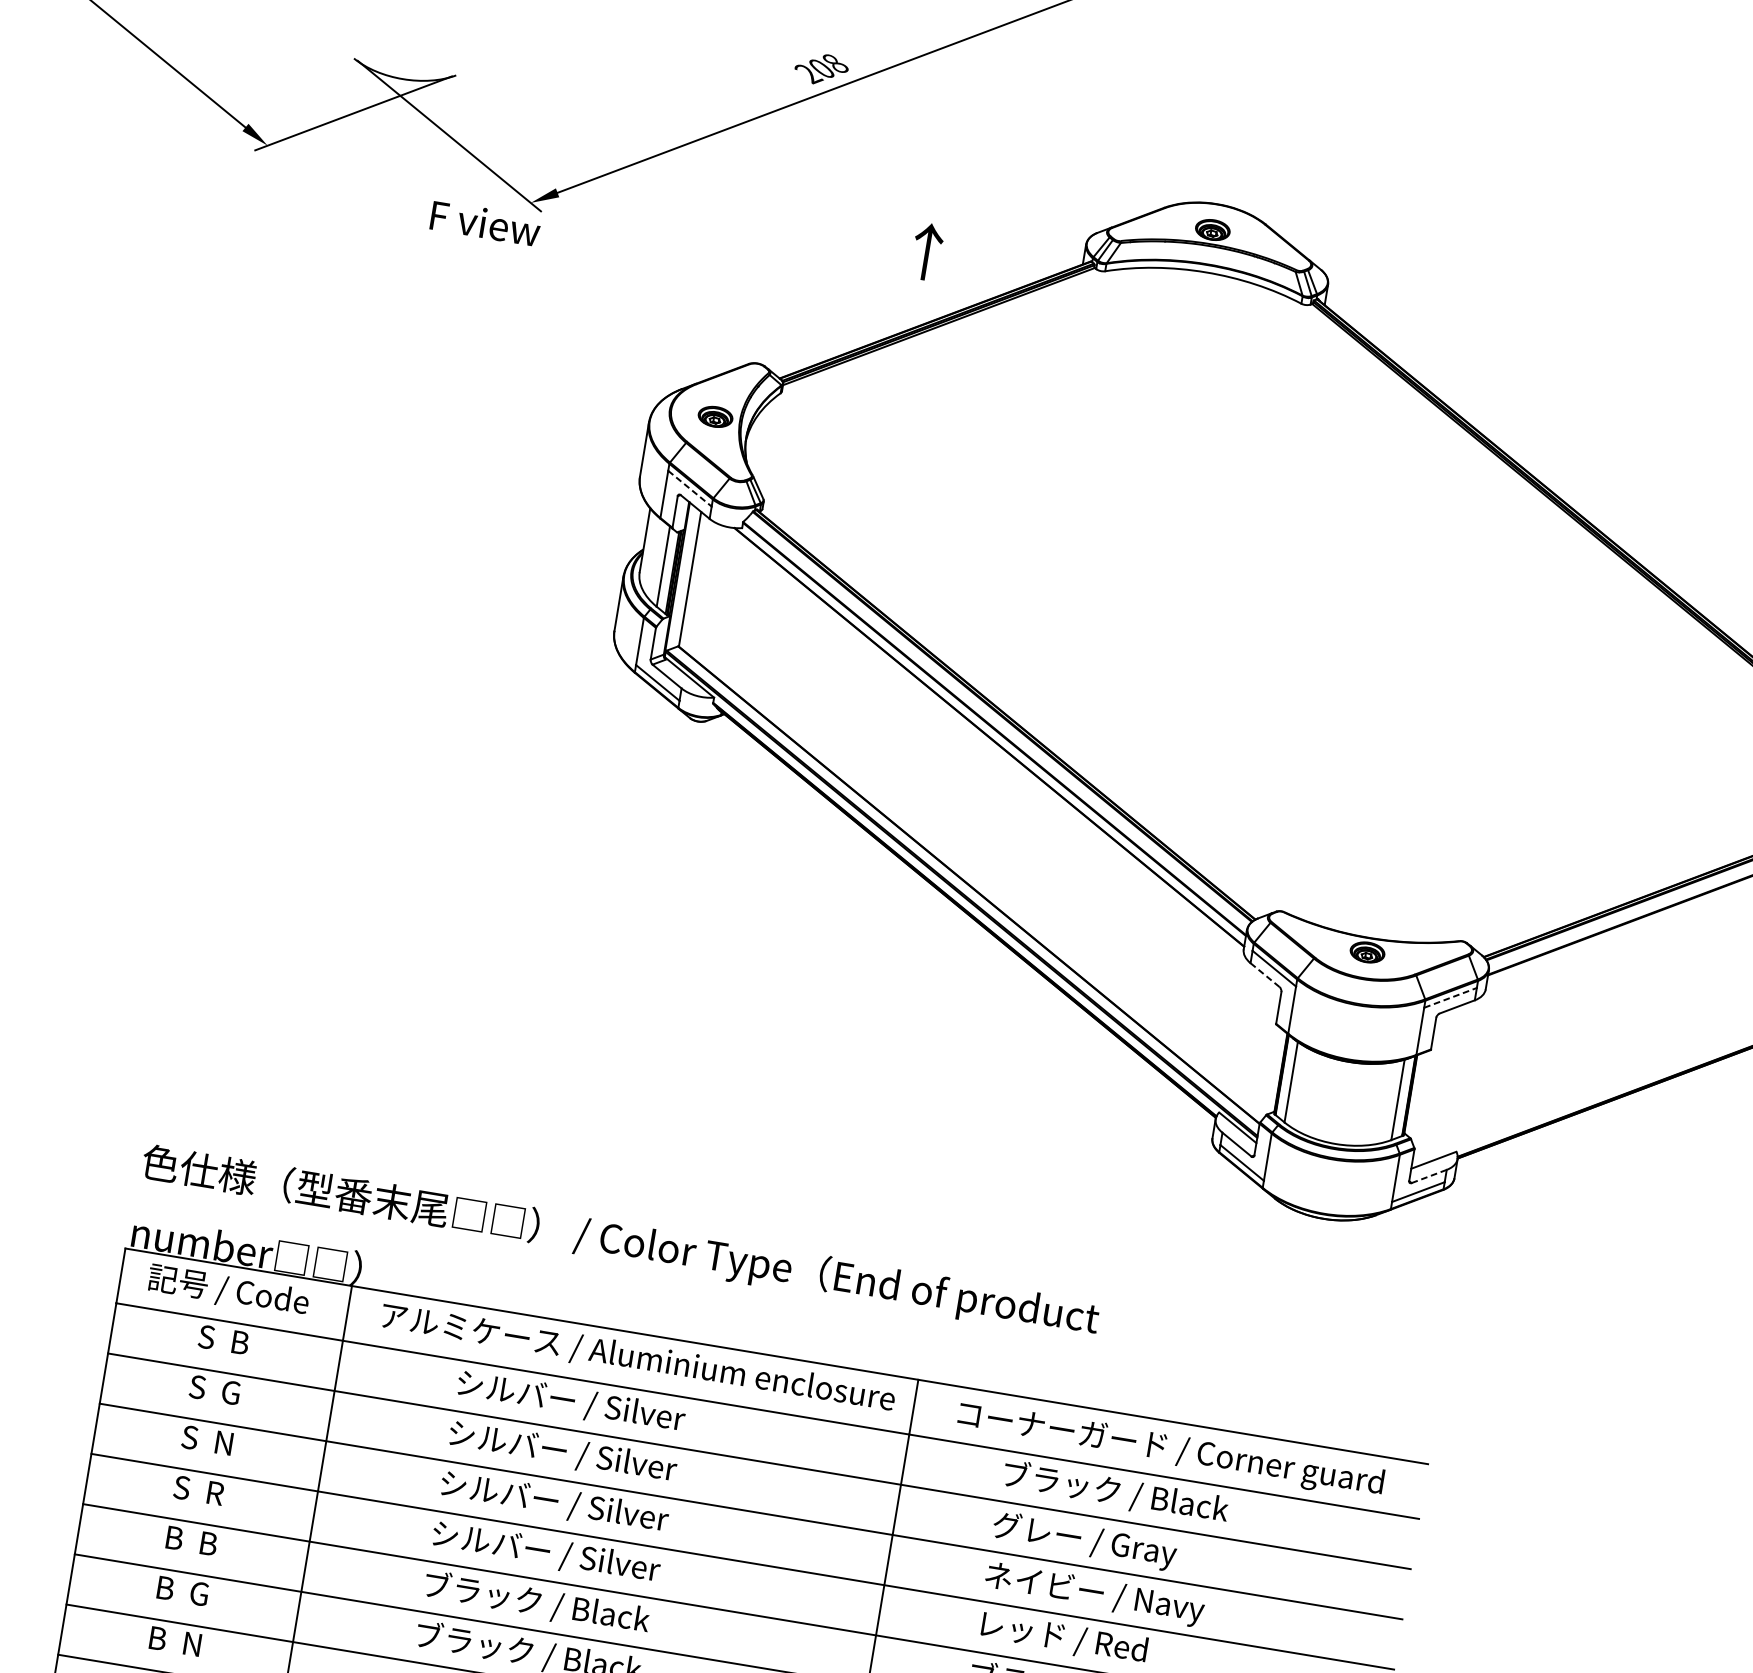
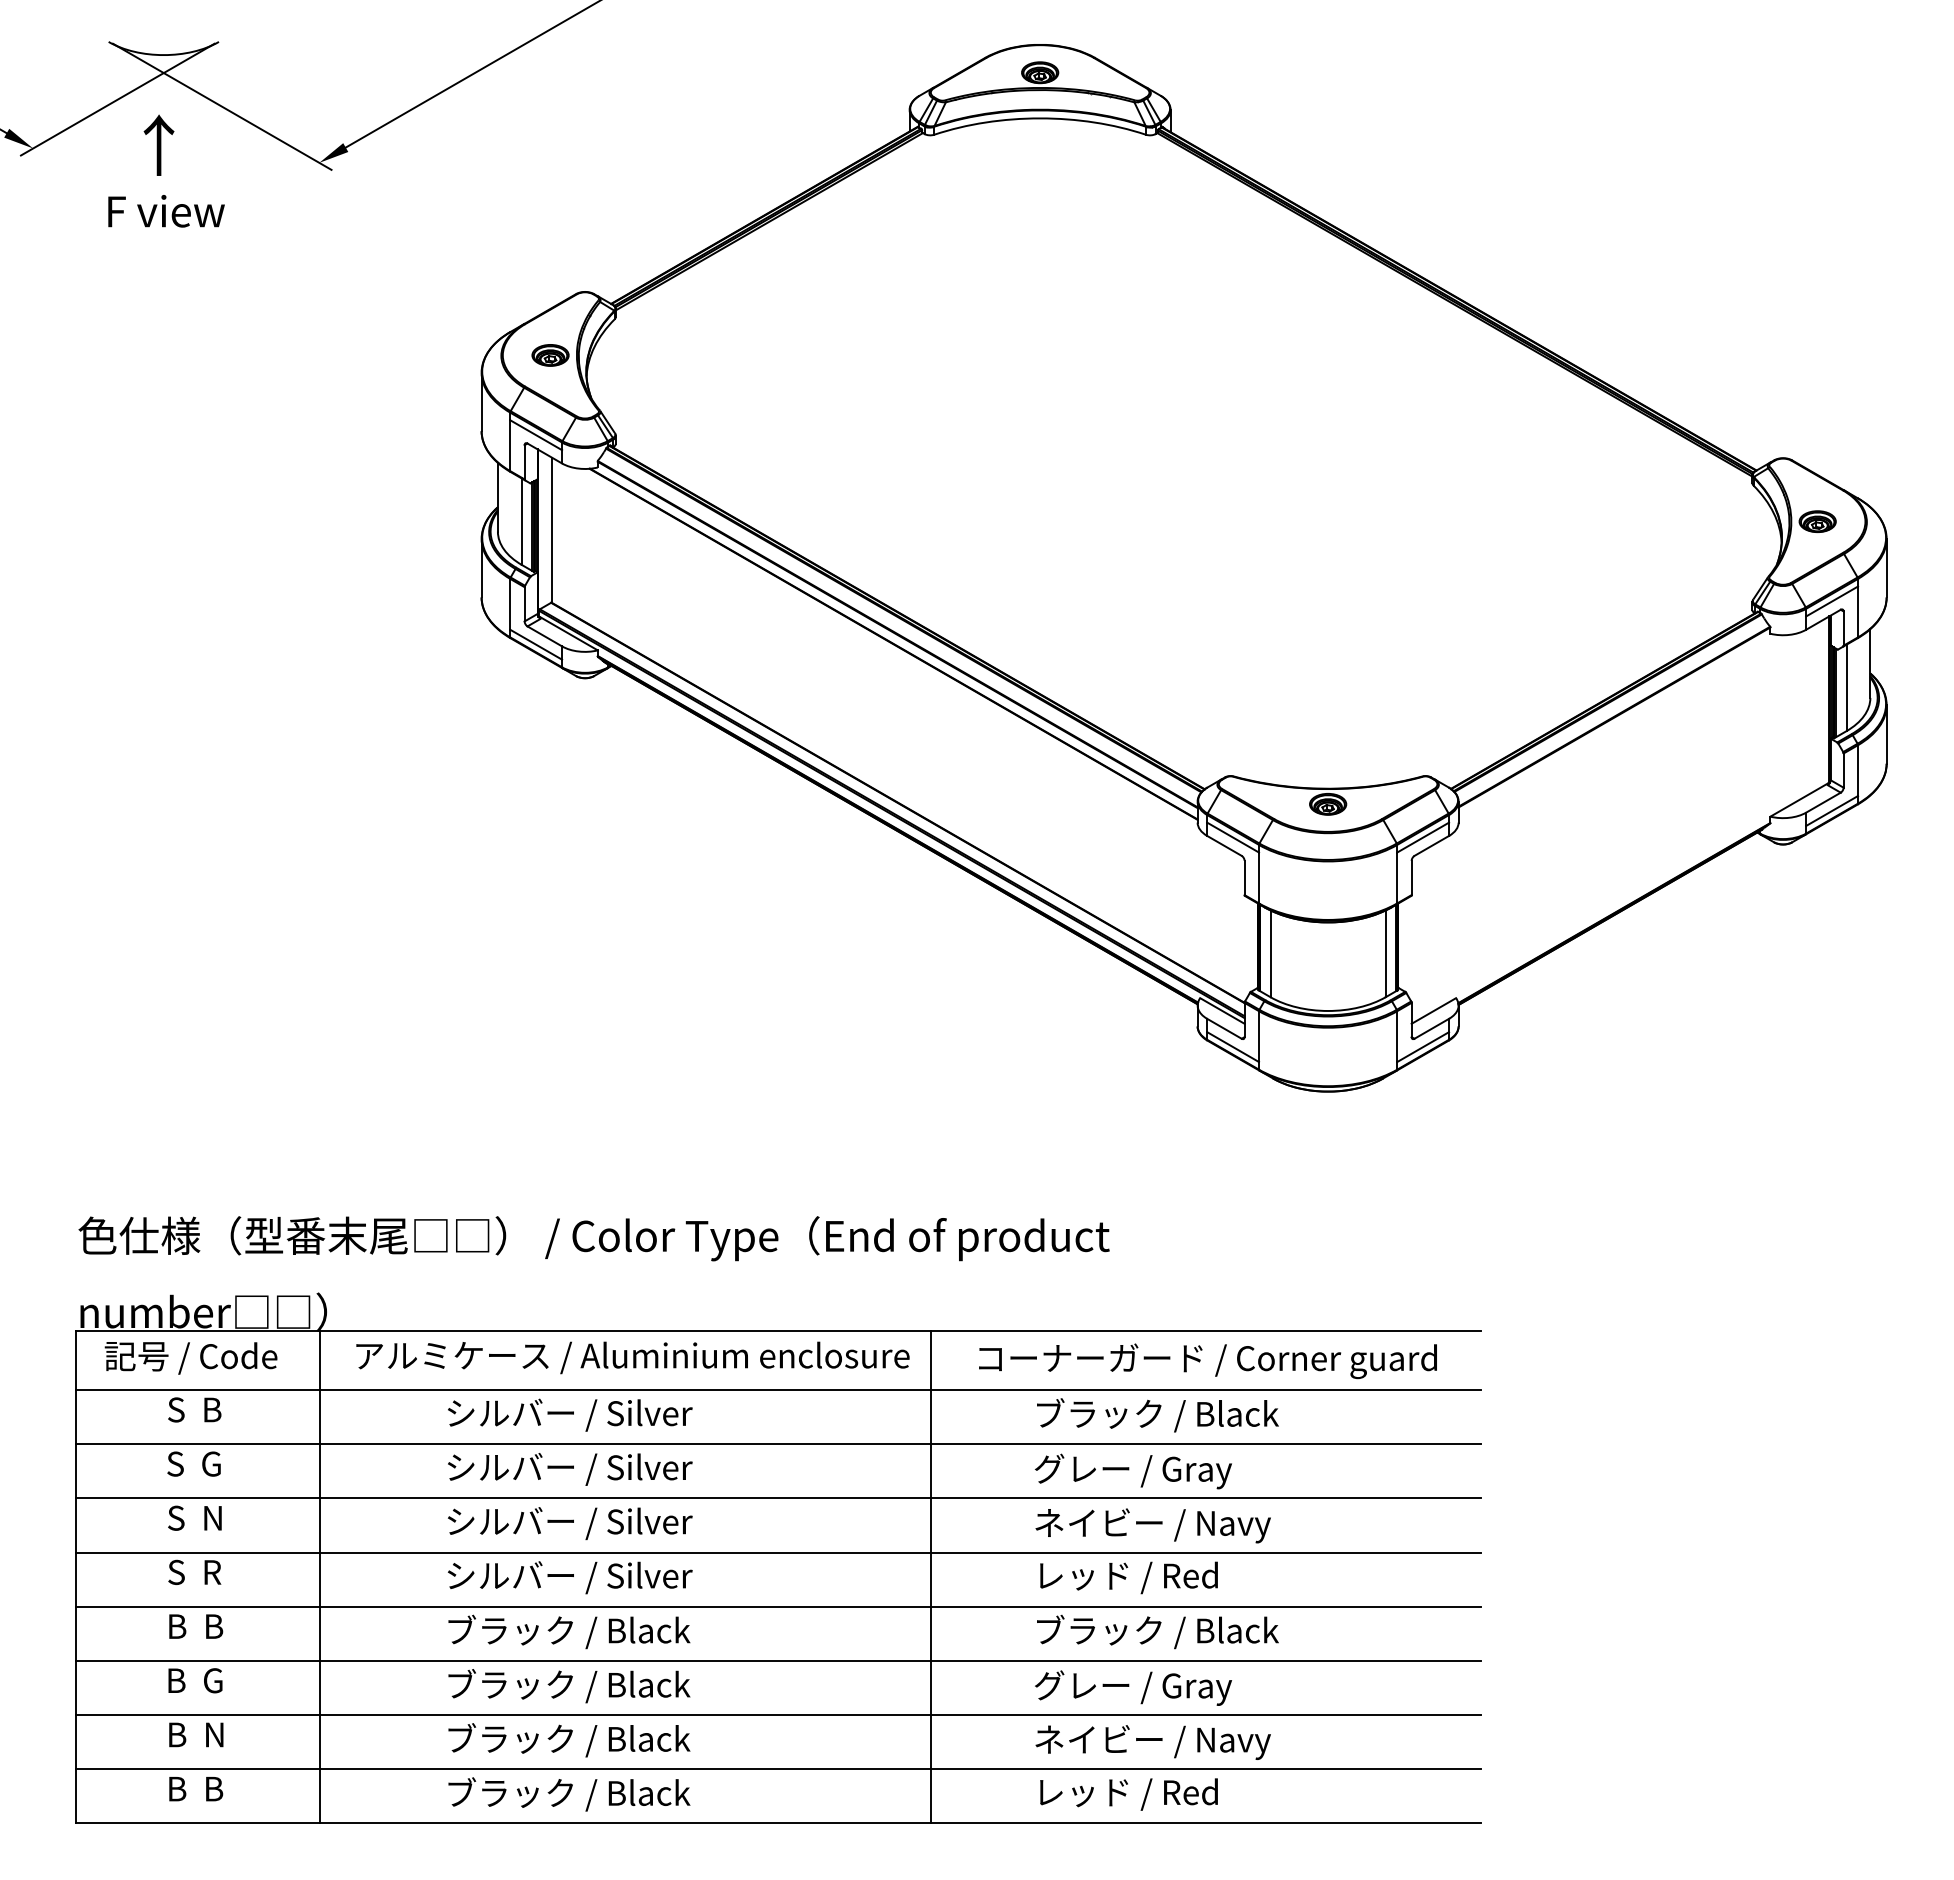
text: (485, 223) -> (166, 211), moved
text: (926, 251) -> (158, 144), moved
line: (690, 489) -> (536, 435), dashed -> solid
line: (1265, 974) -> (1224, 845), dashed -> solid
line: (1450, 997) -> (1423, 837), dashed -> solid
line: (1428, 1176) -> (1431, 1028), dashed -> solid

